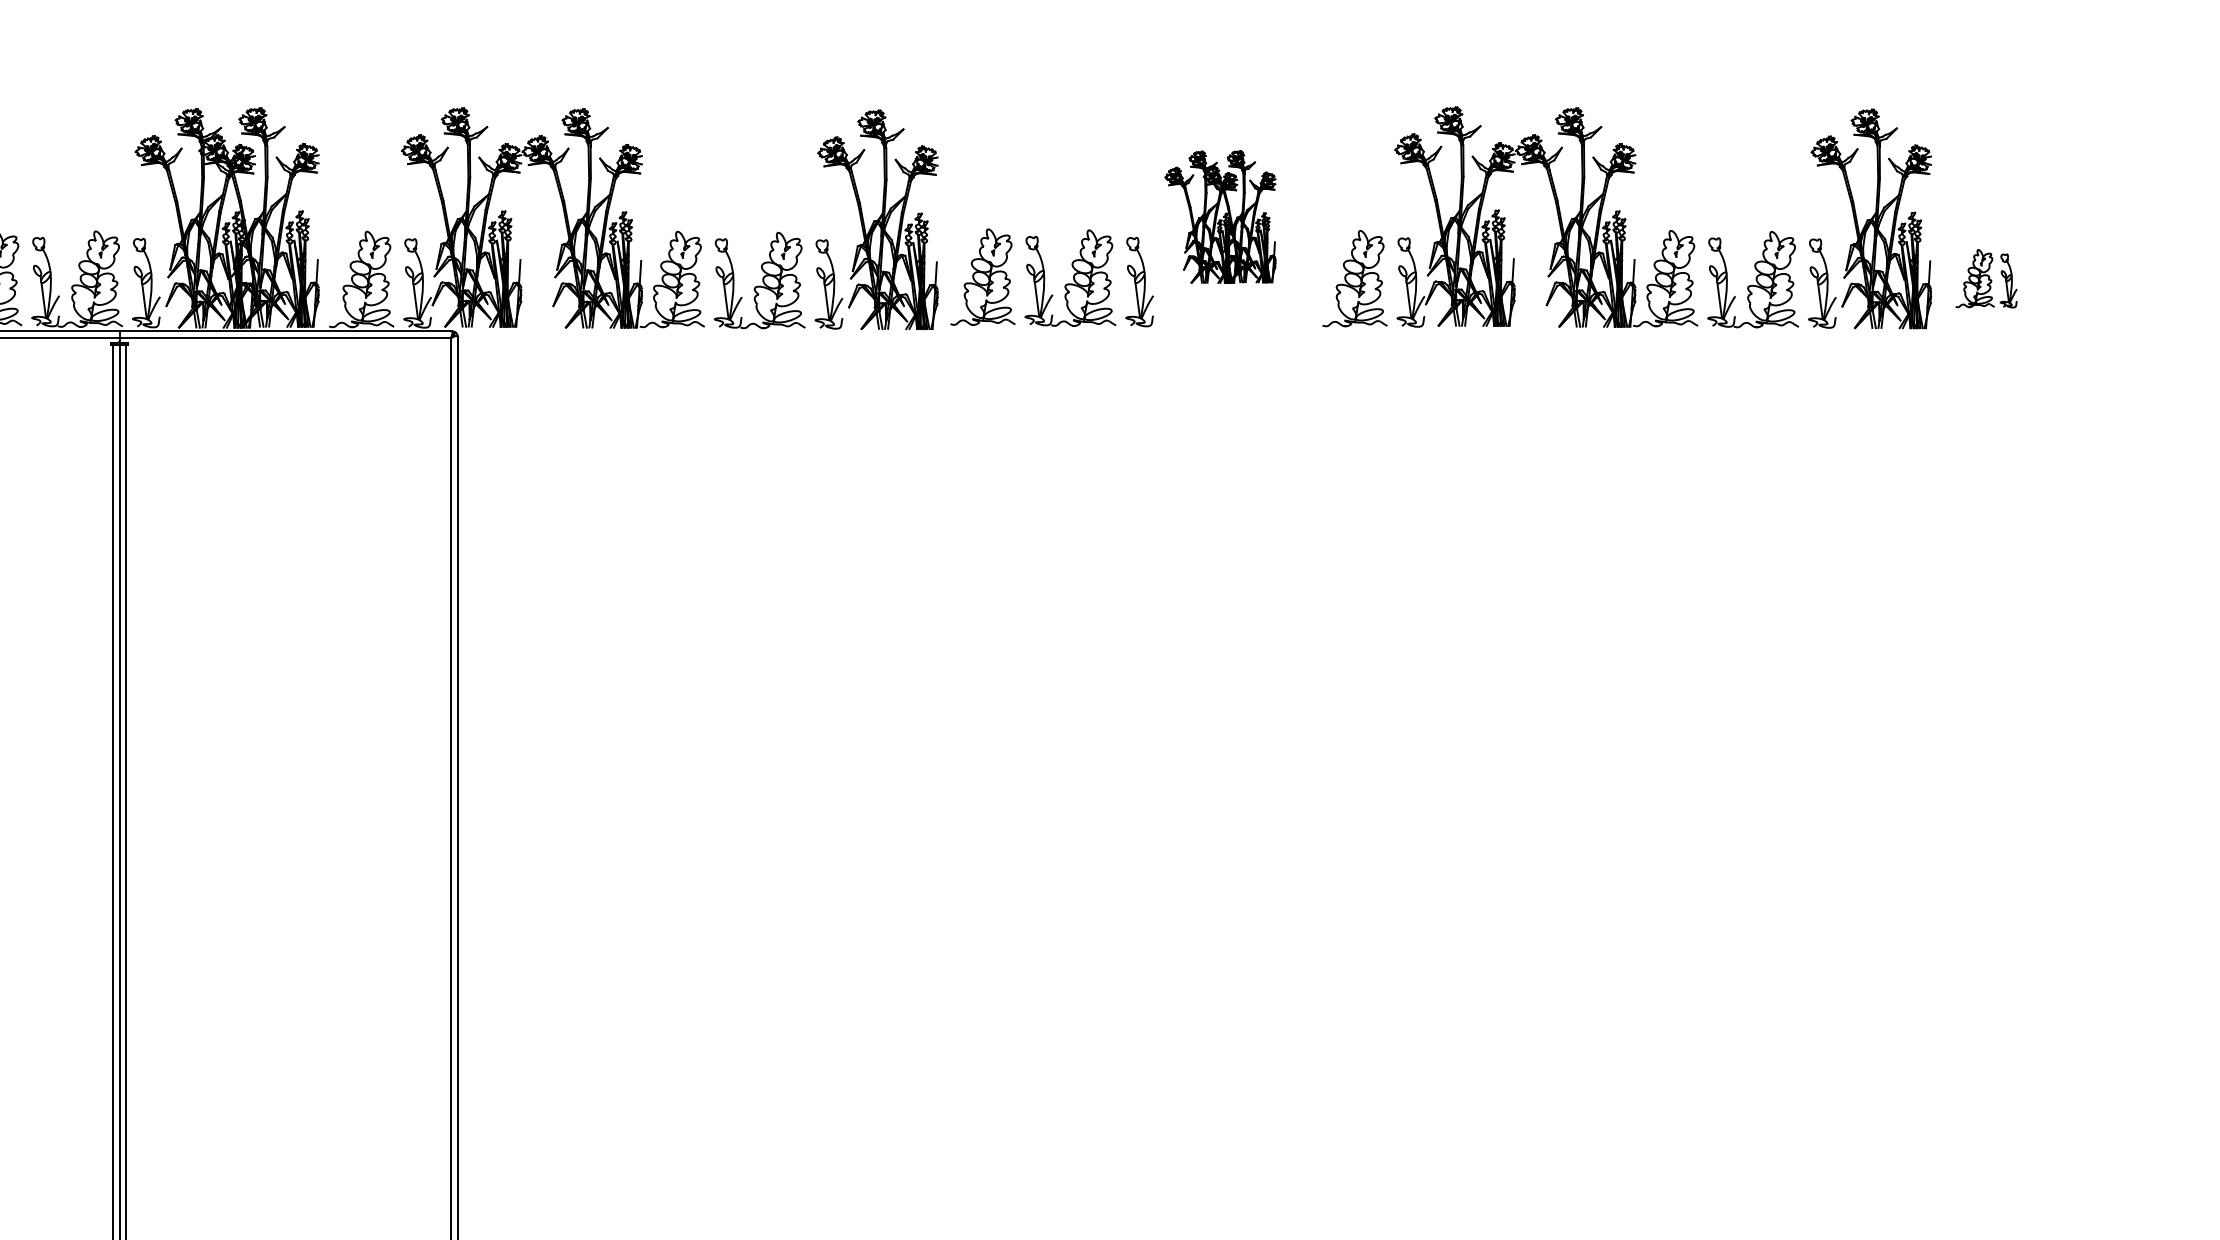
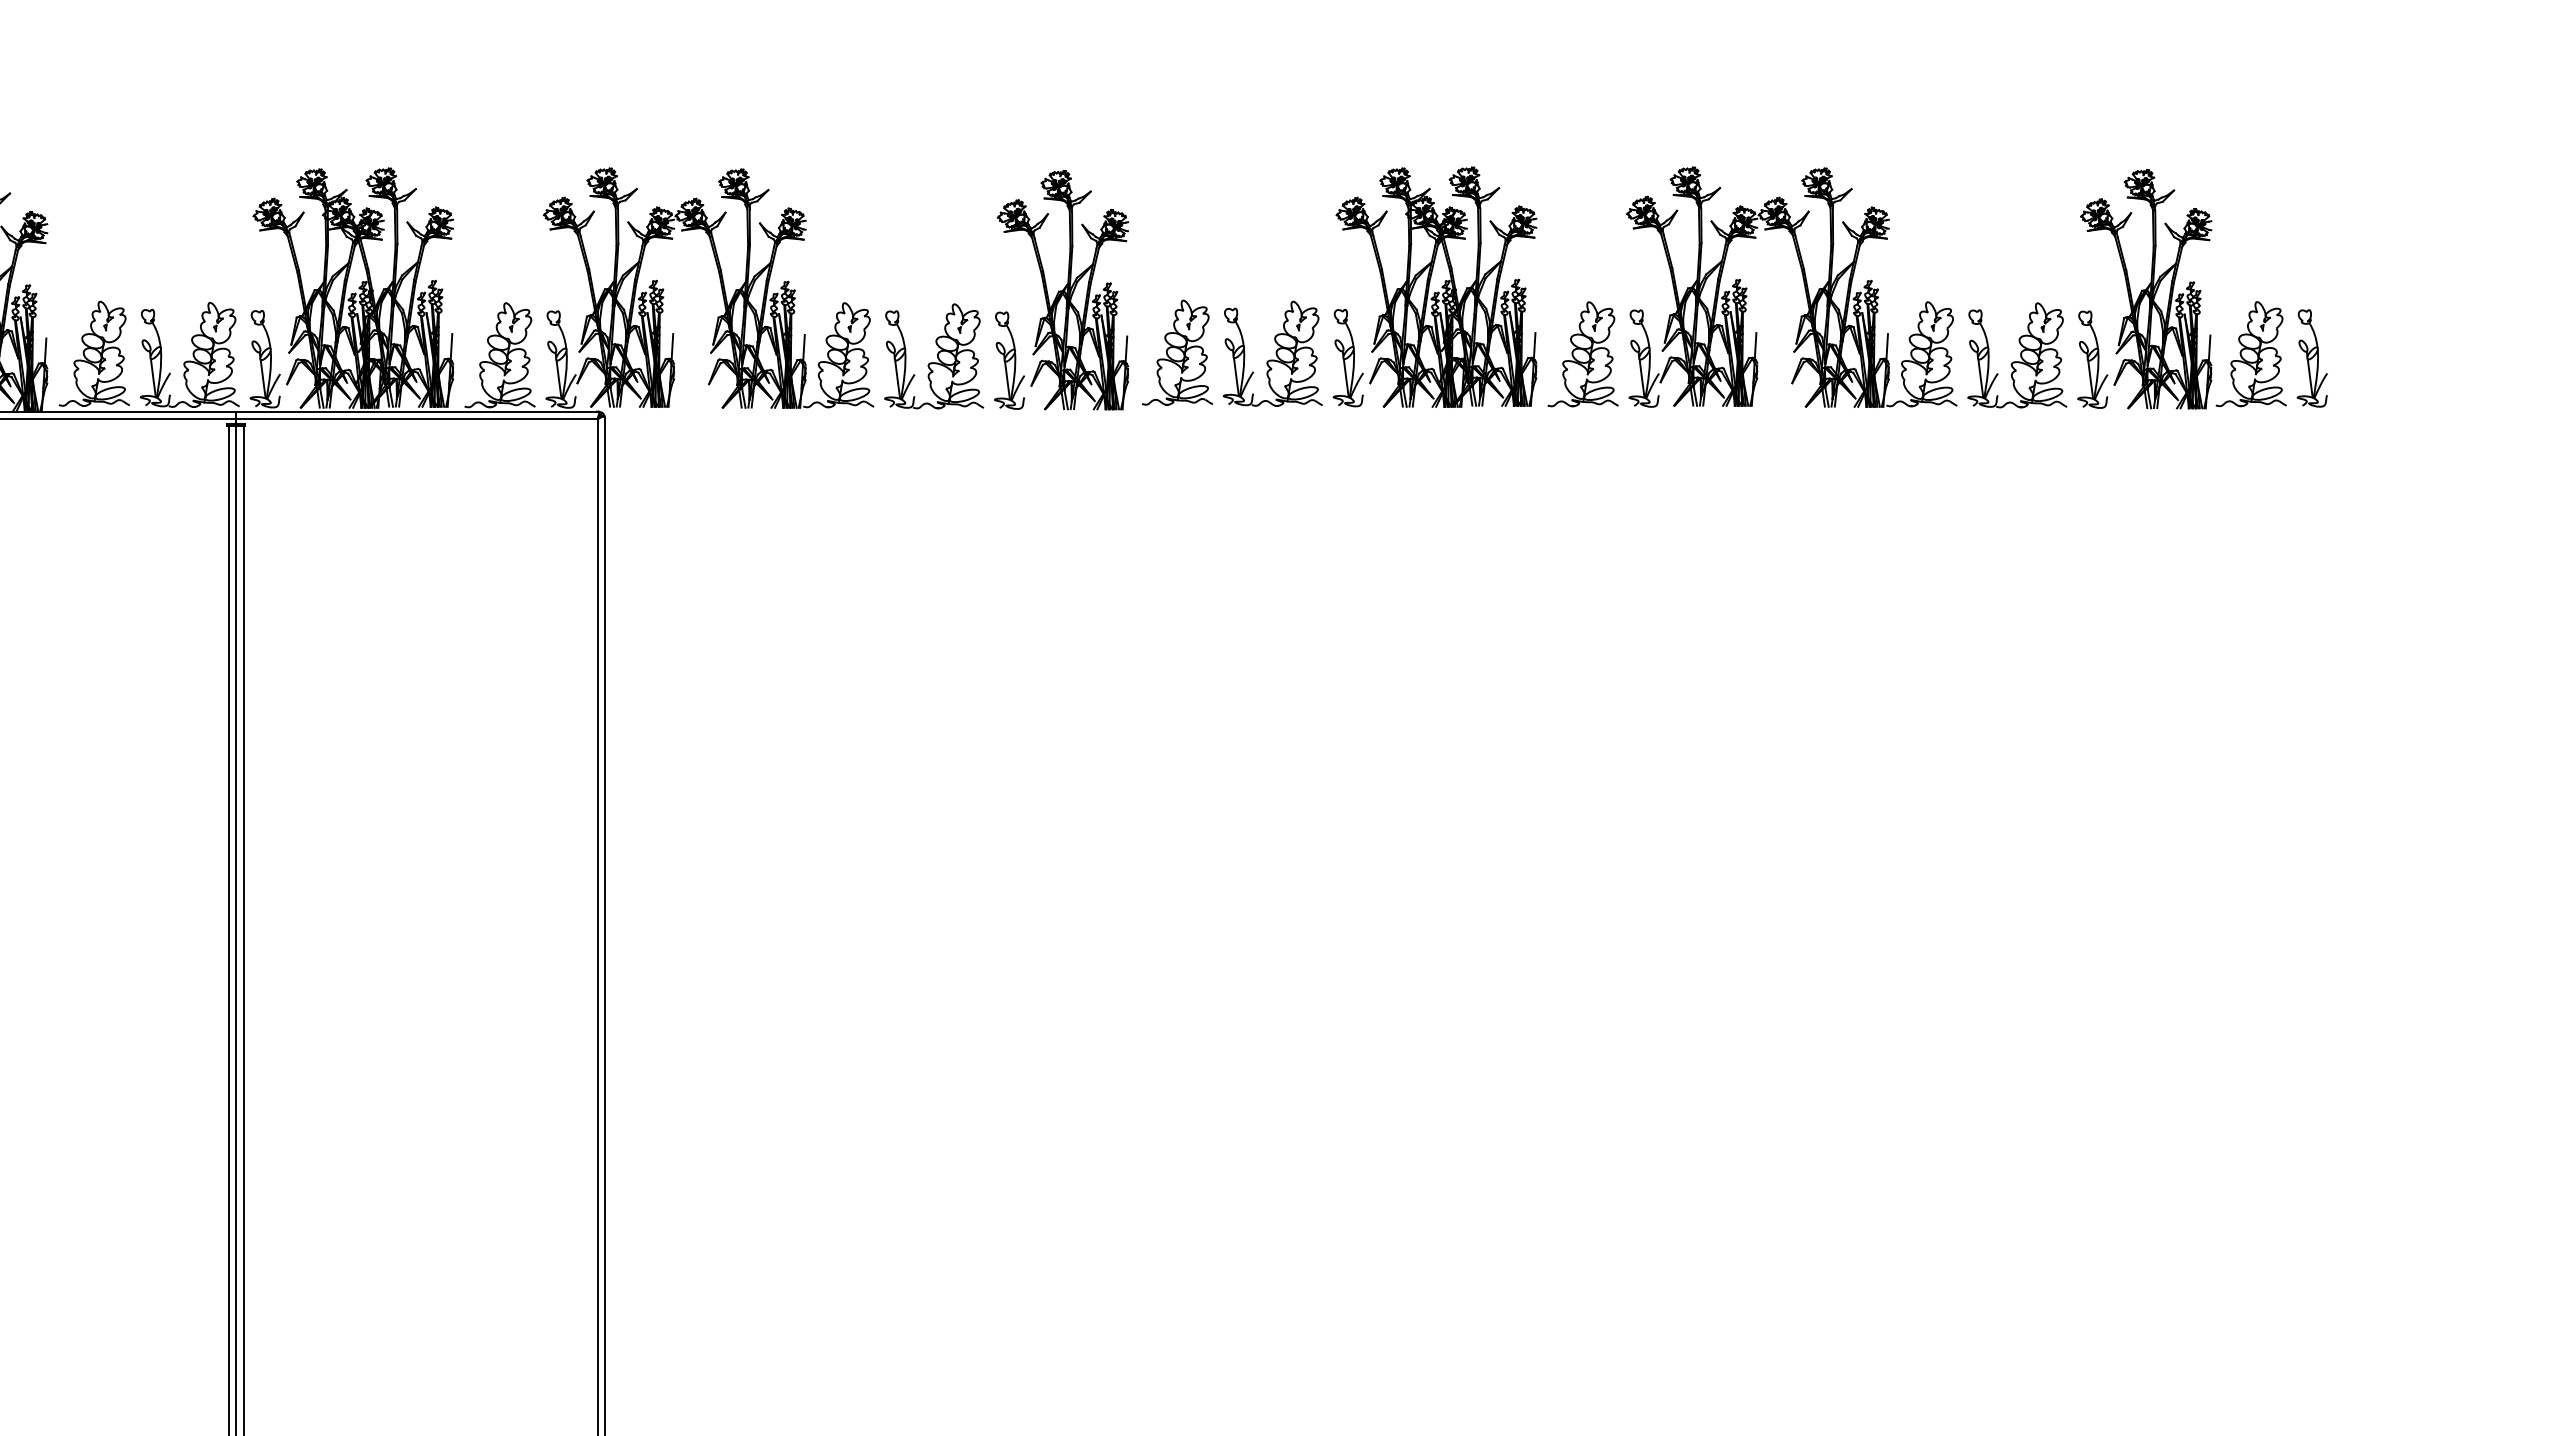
part: (1220, 216) -> (1436, 286), size x1.67
part: (1986, 278) -> (2271, 354), size x1.67

